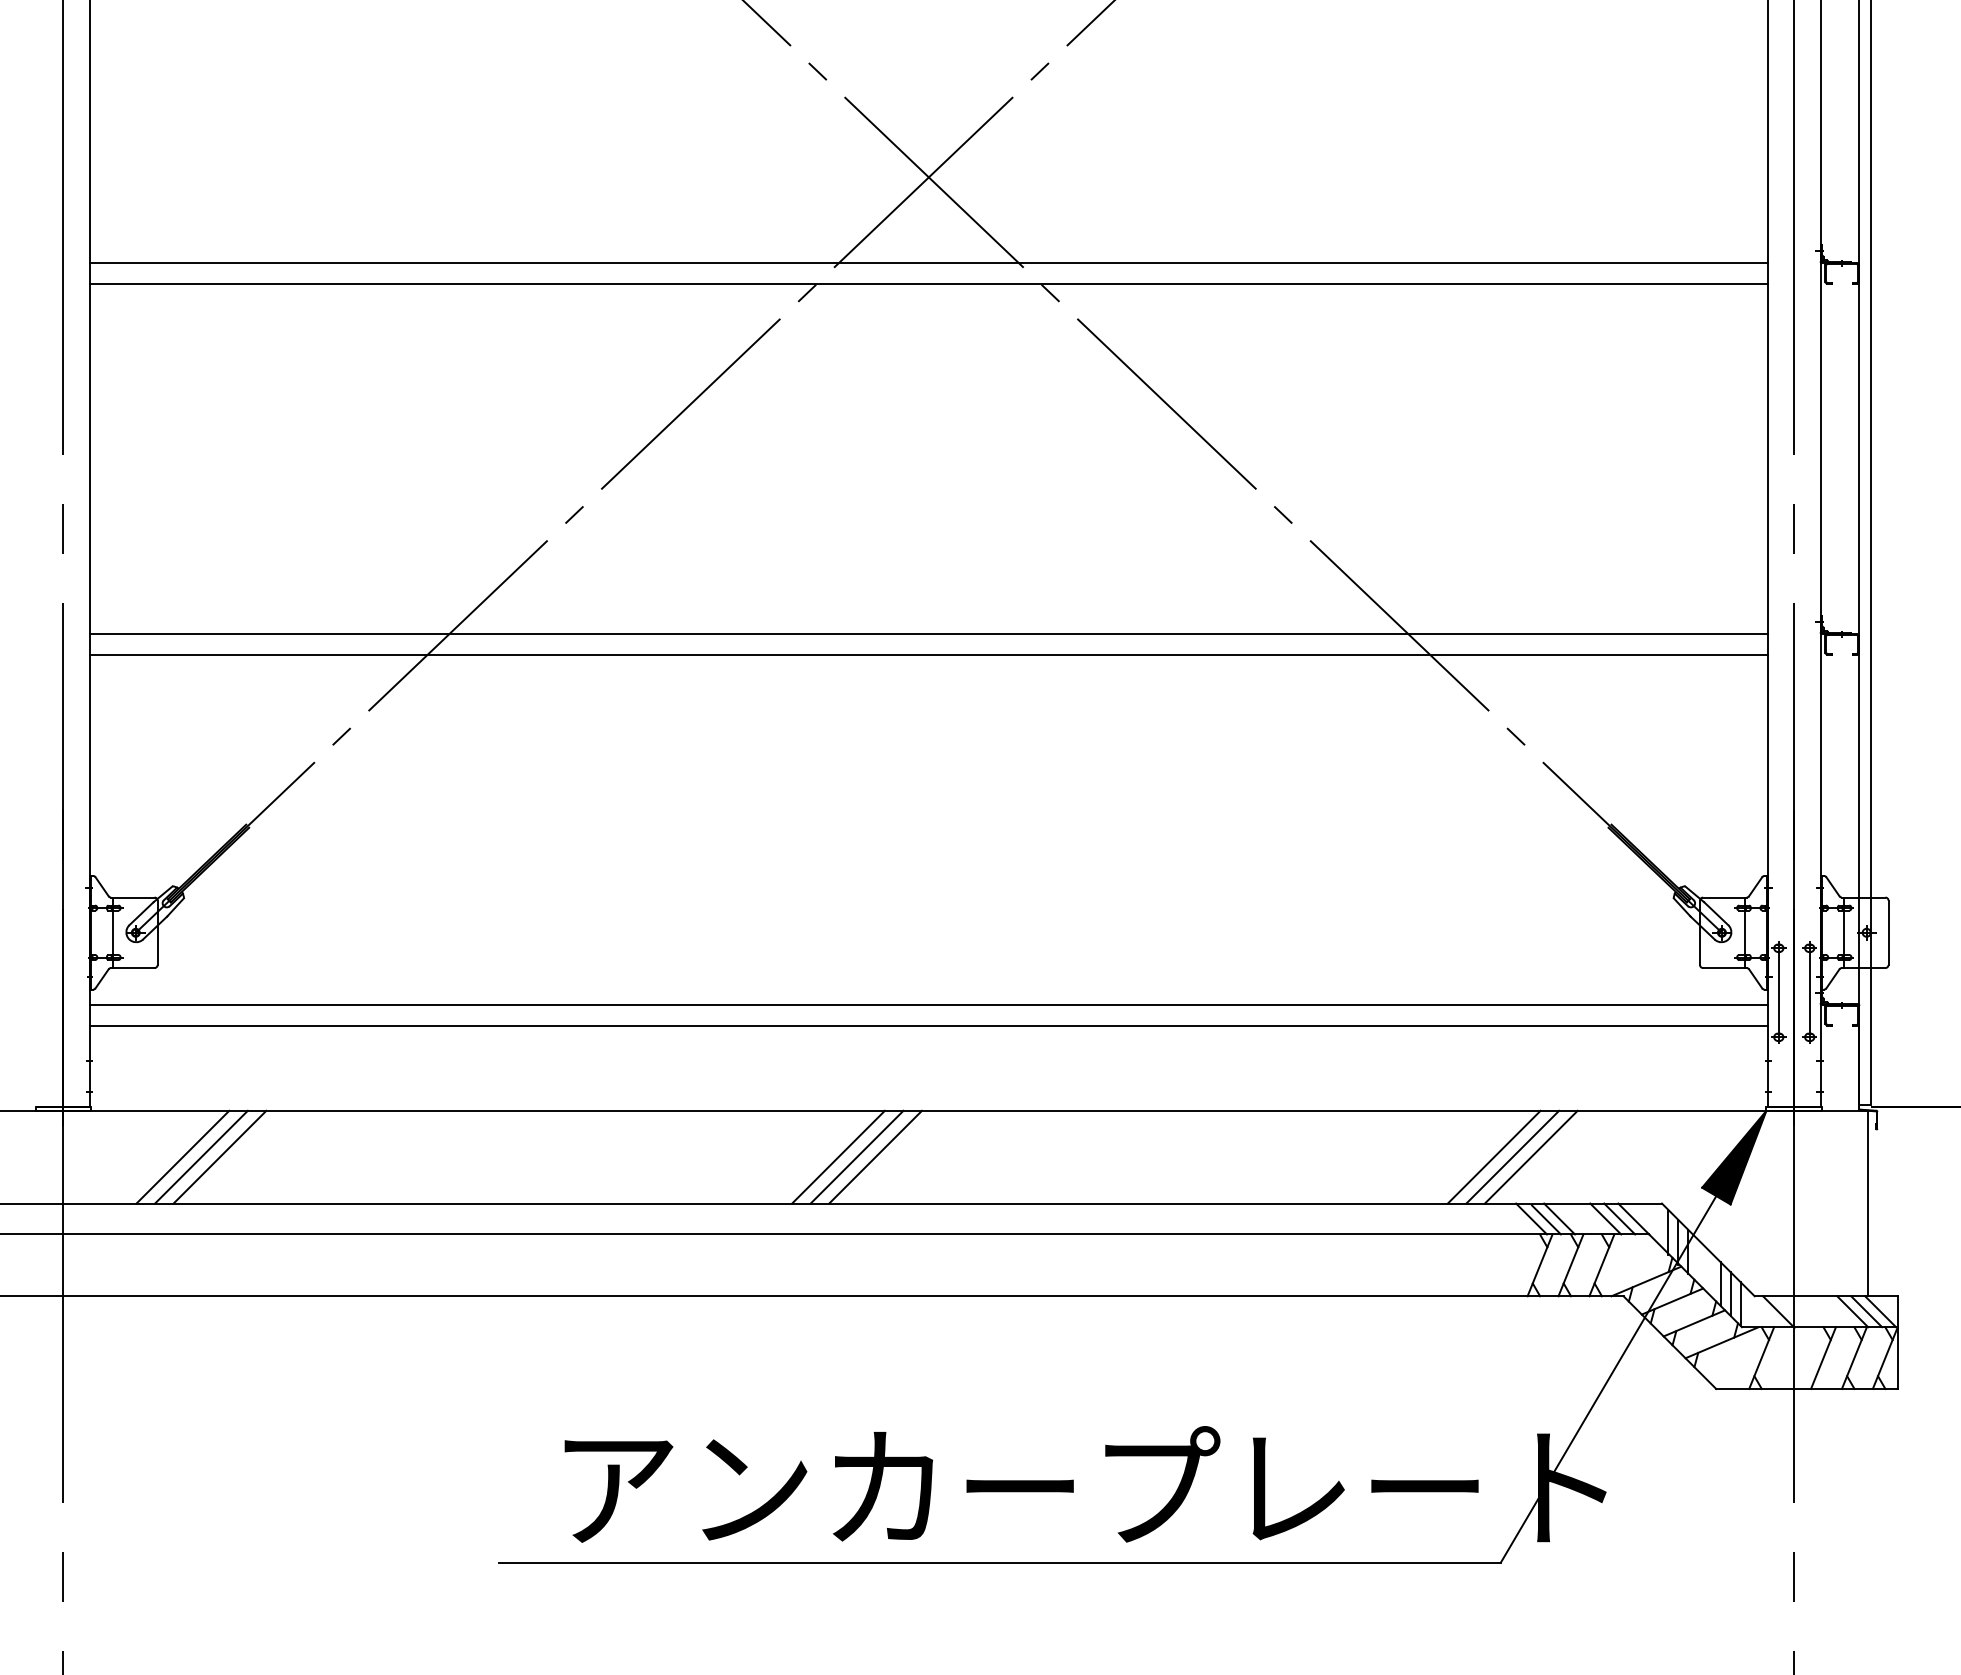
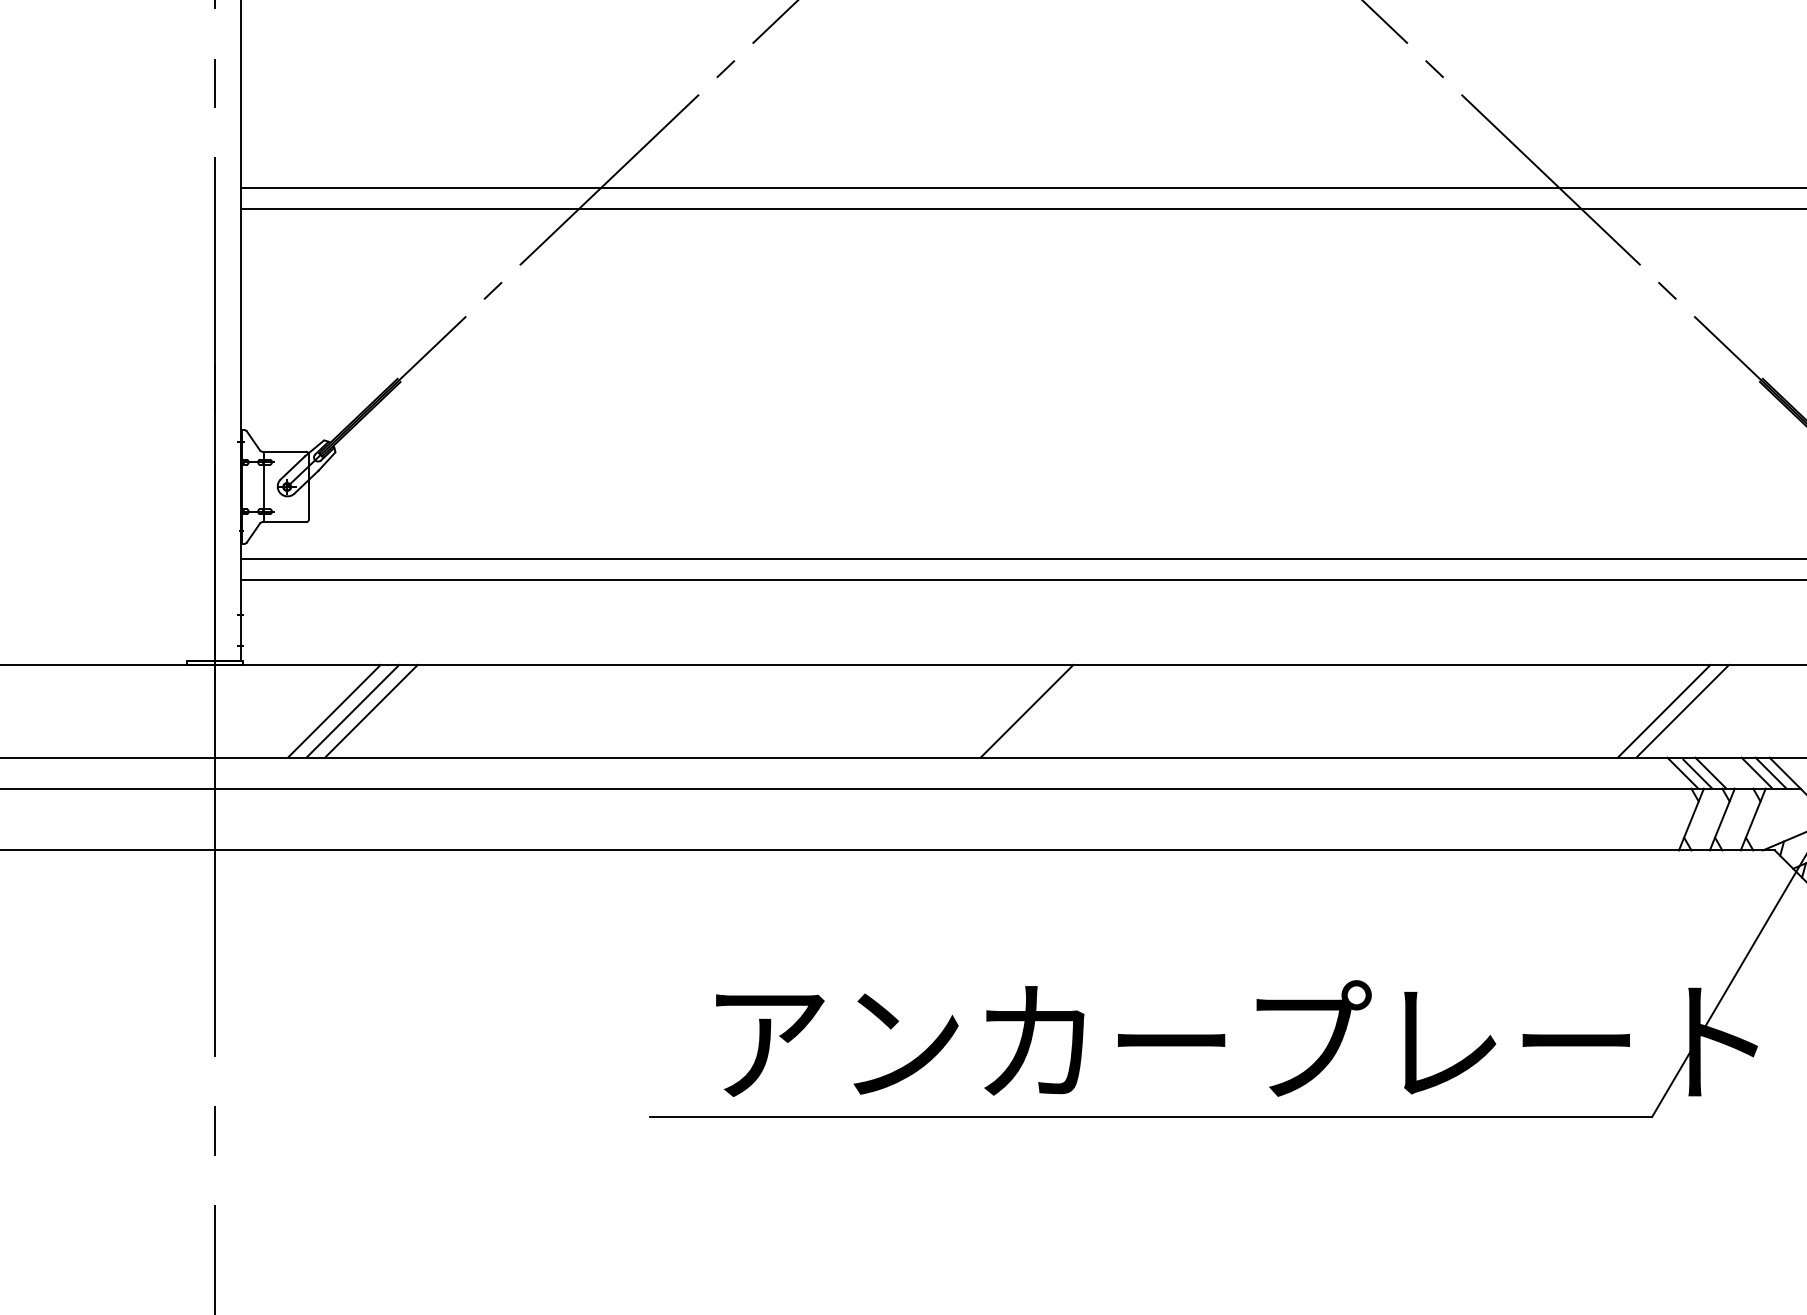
line: (838, 1156) -> (989, 710), removed
line: (856, 1156) -> (1007, 710), removed
line: (1493, 1156) -> (1644, 710), removed

